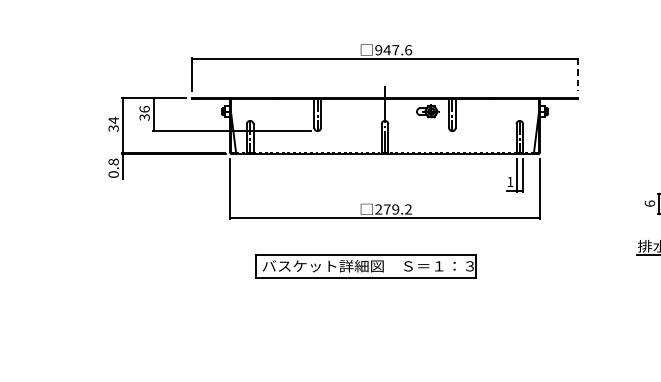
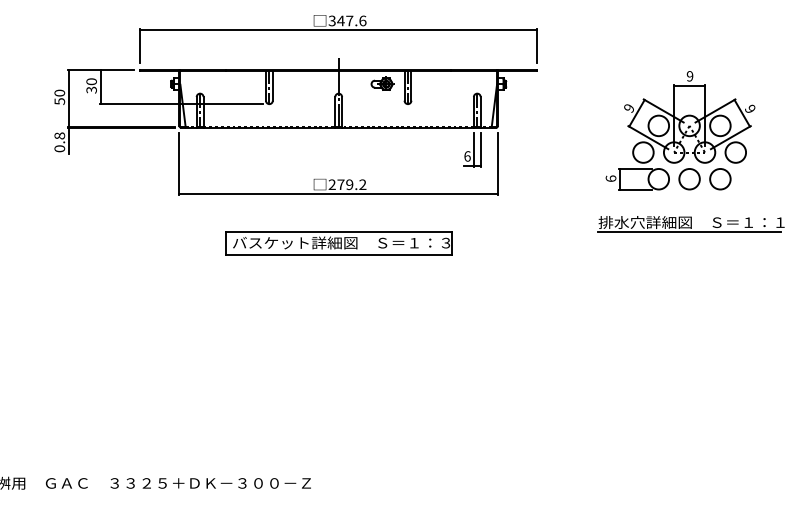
text: (378, 49) -> (331, 20), 947.6 -> 347.6
line: (577, 75) -> (536, 46), dashed -> solid
text: (144, 109) -> (91, 81), 36 -> 30
text: (113, 123) -> (59, 96), 34 -> 50
text: (510, 182) -> (467, 156), 1 -> 6
part: (365, 266) -> (338, 243), moved

